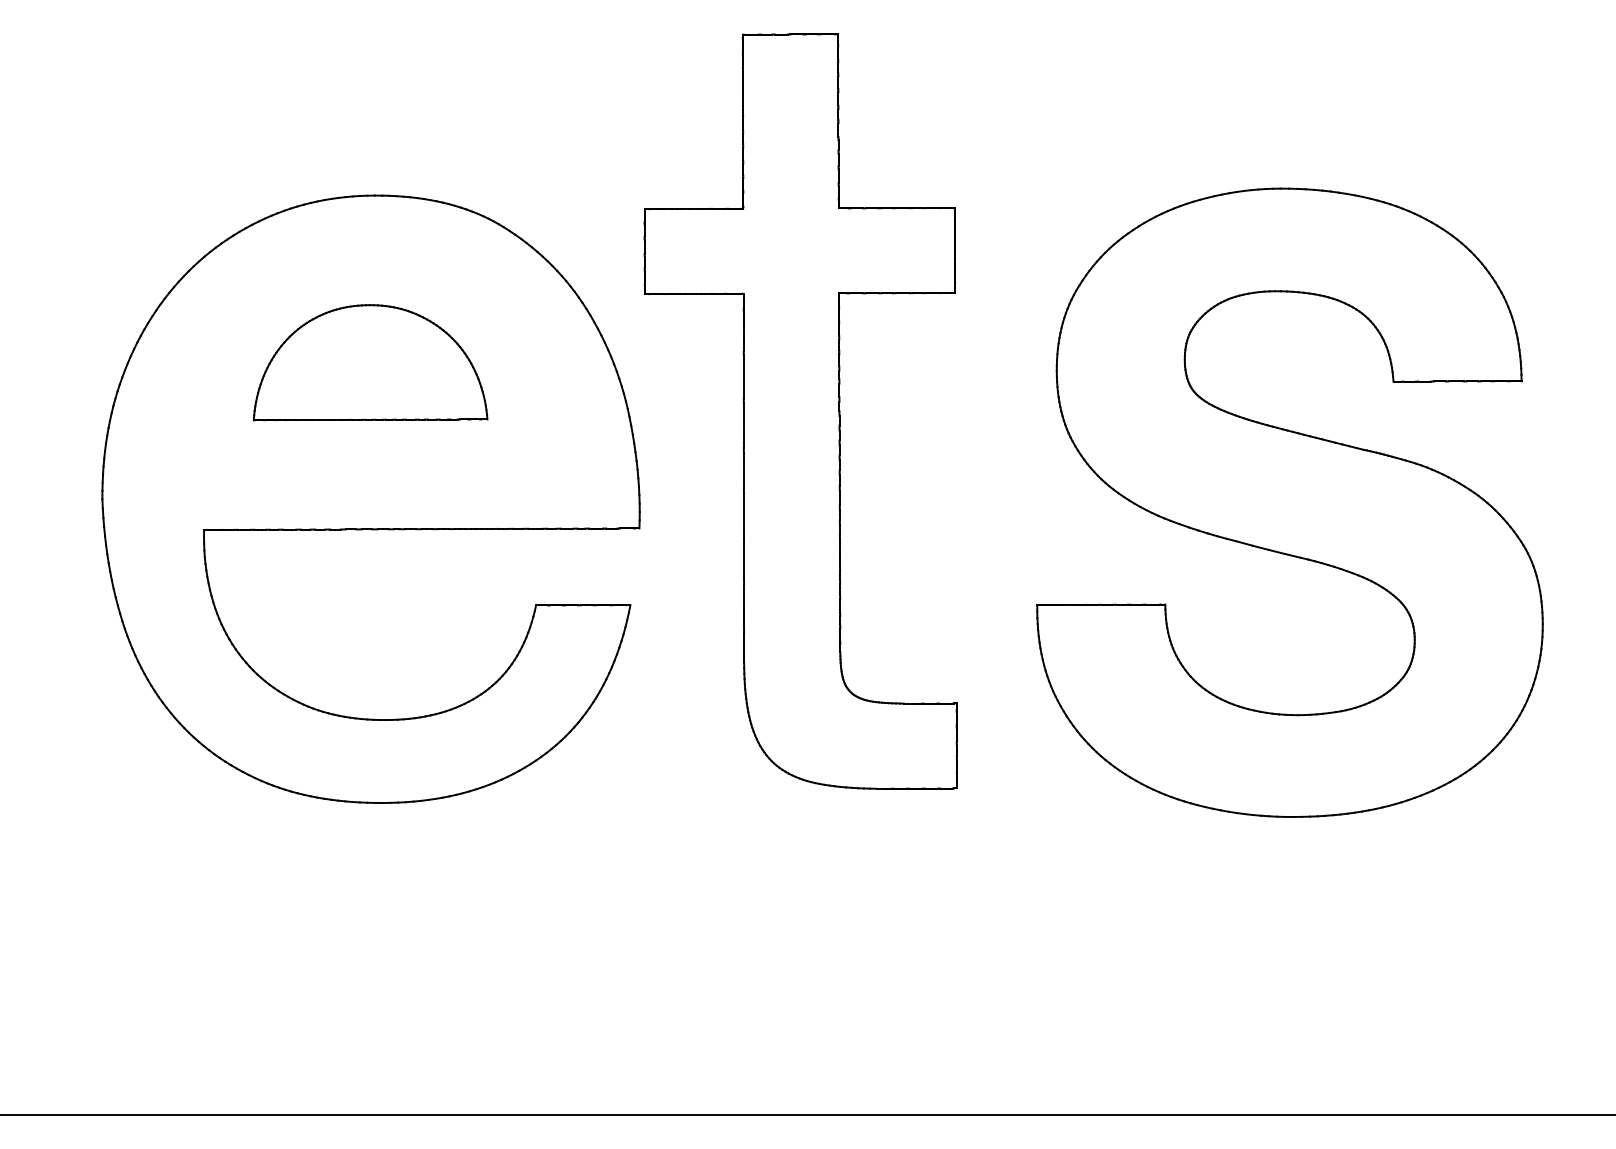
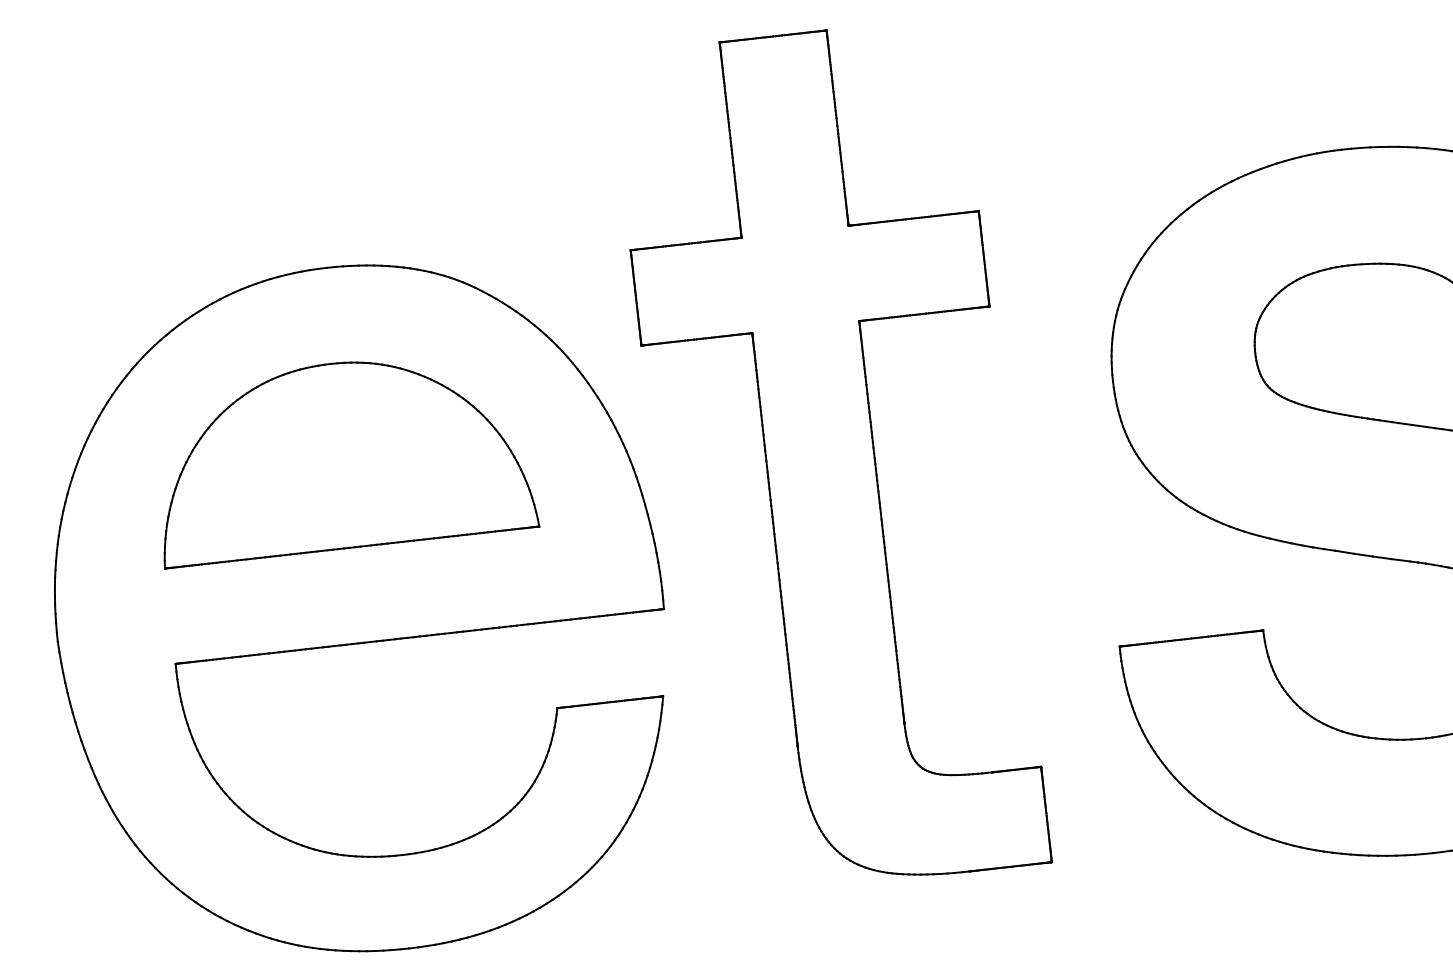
part: (370, 362) -> (341, 455), size x1.43

